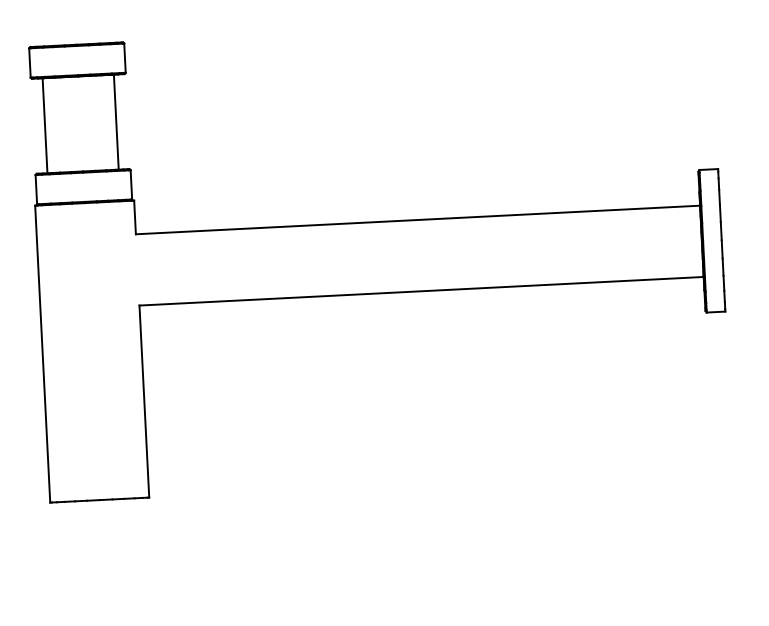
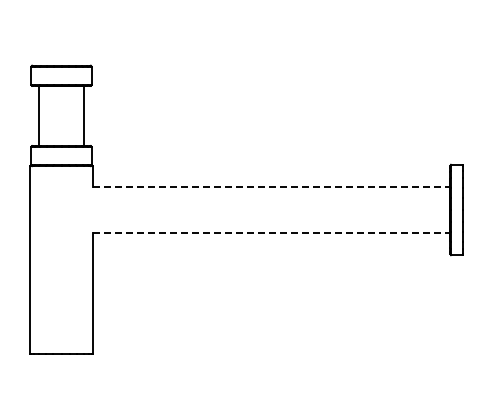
line: (417, 220) -> (271, 187), solid -> dashed
line: (421, 291) -> (271, 232), solid -> dashed

